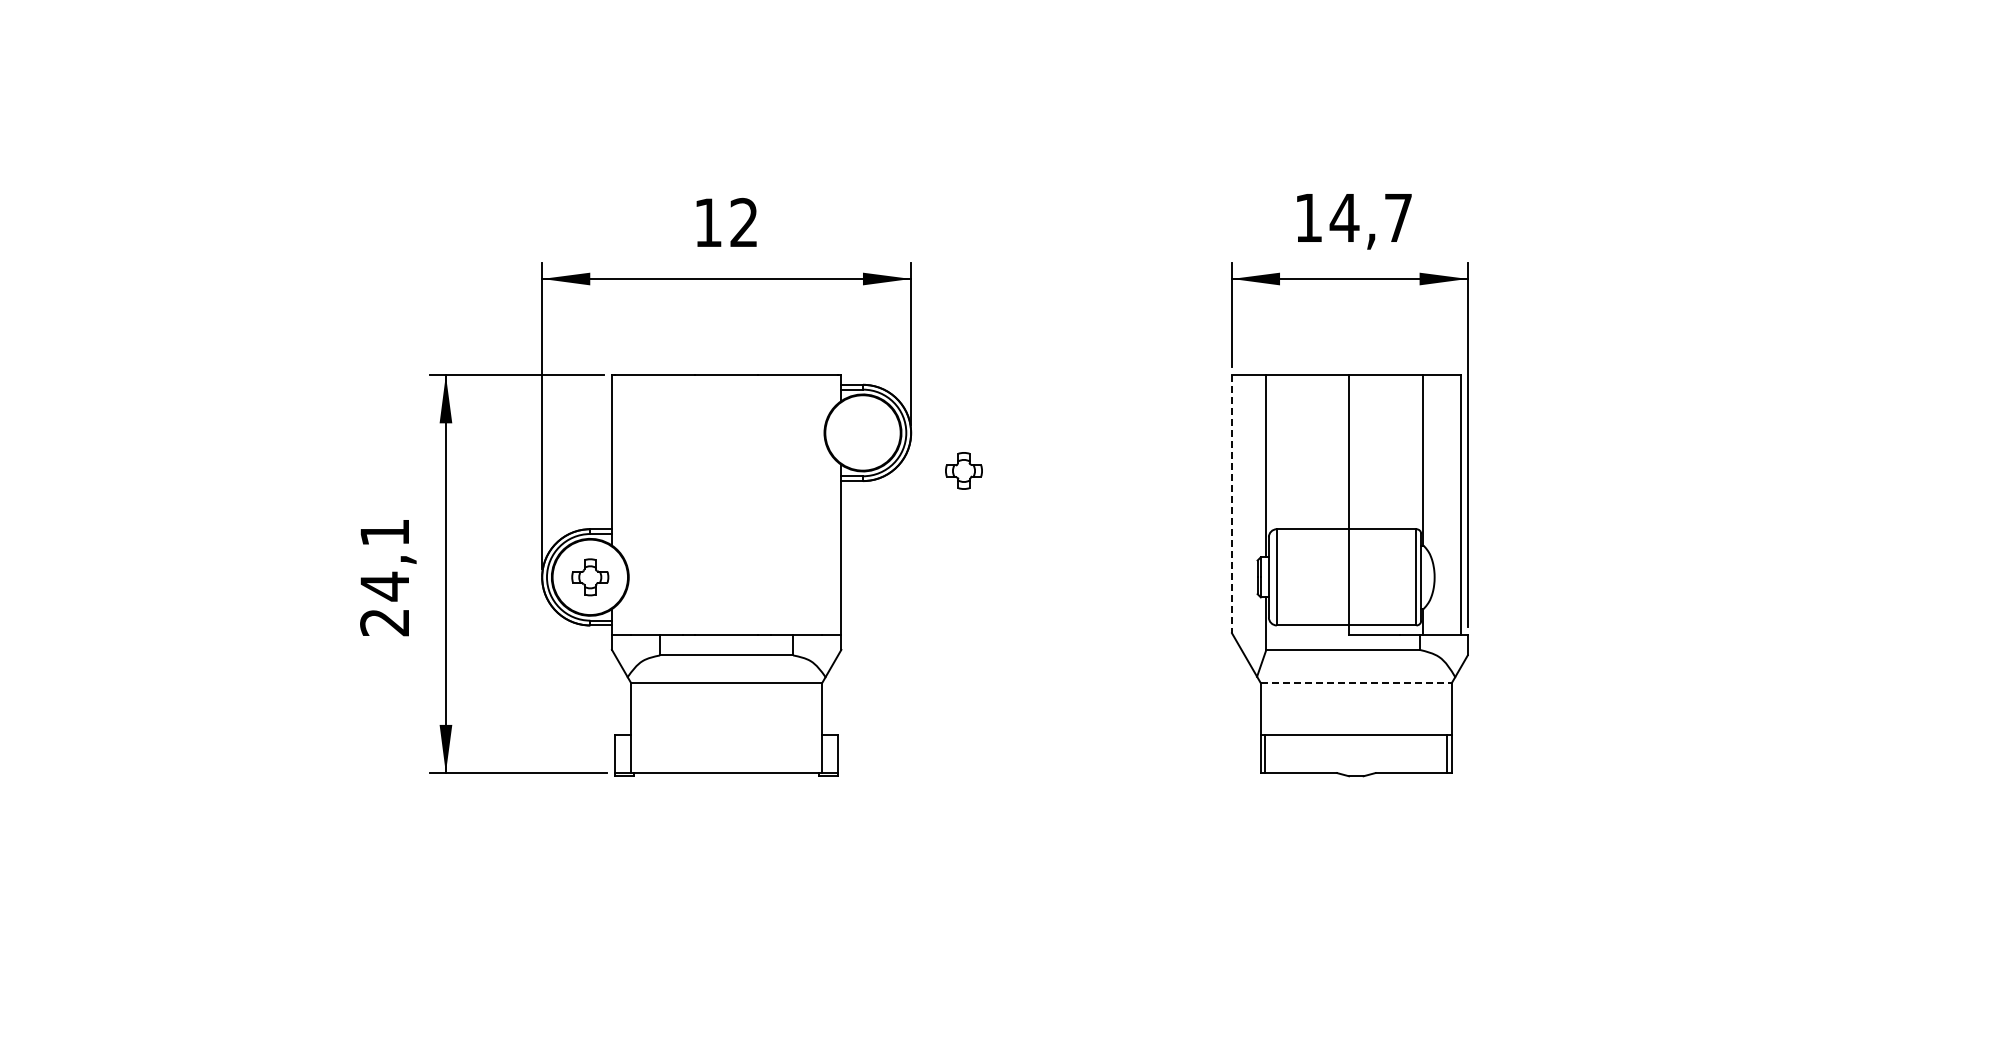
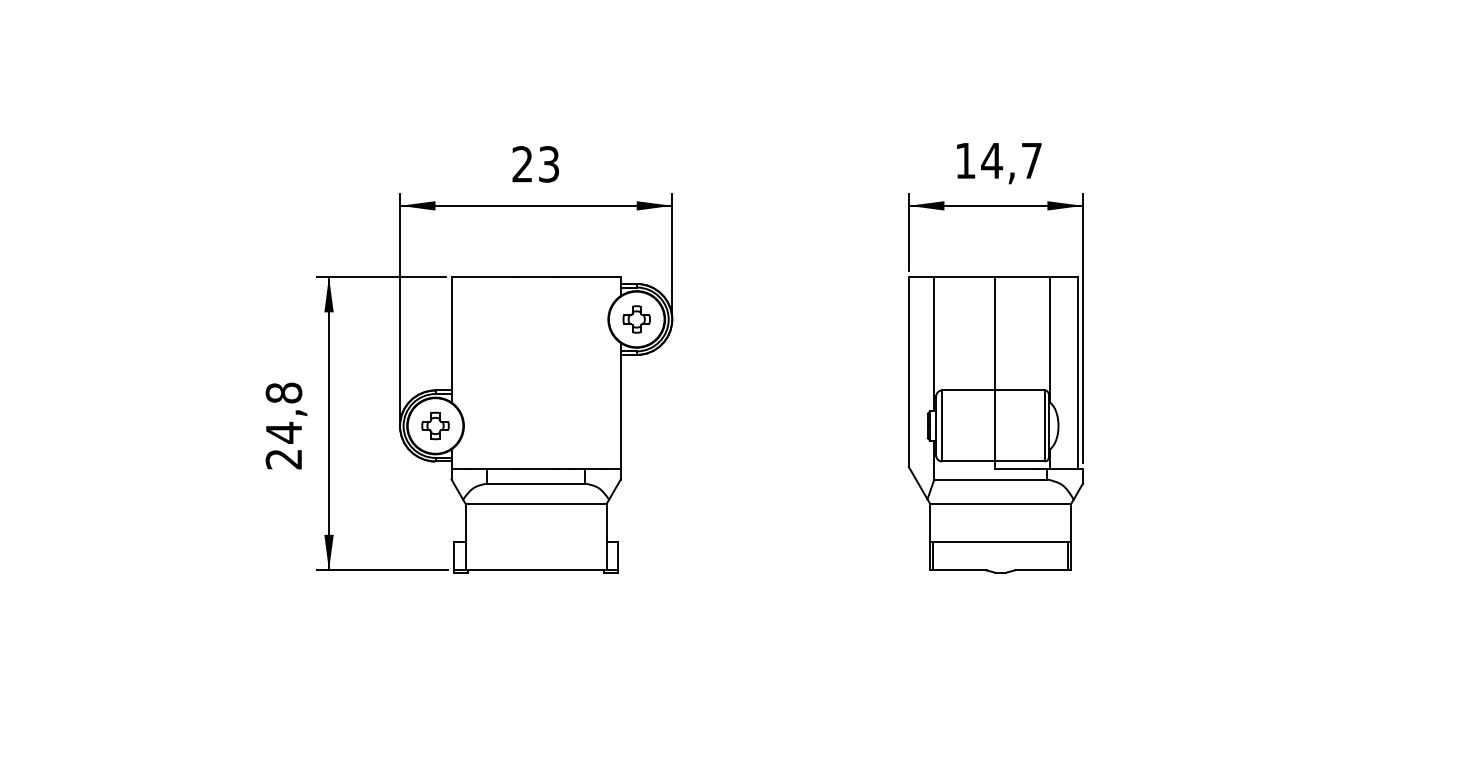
text: (725, 222) -> (535, 164), 12 -> 23
part: (963, 470) -> (636, 319), moved
line: (1231, 504) -> (908, 372), dashed -> solid
text: (384, 532) -> (283, 392), 24,1 -> 24,8
line: (1356, 683) -> (1000, 504), dashed -> solid

